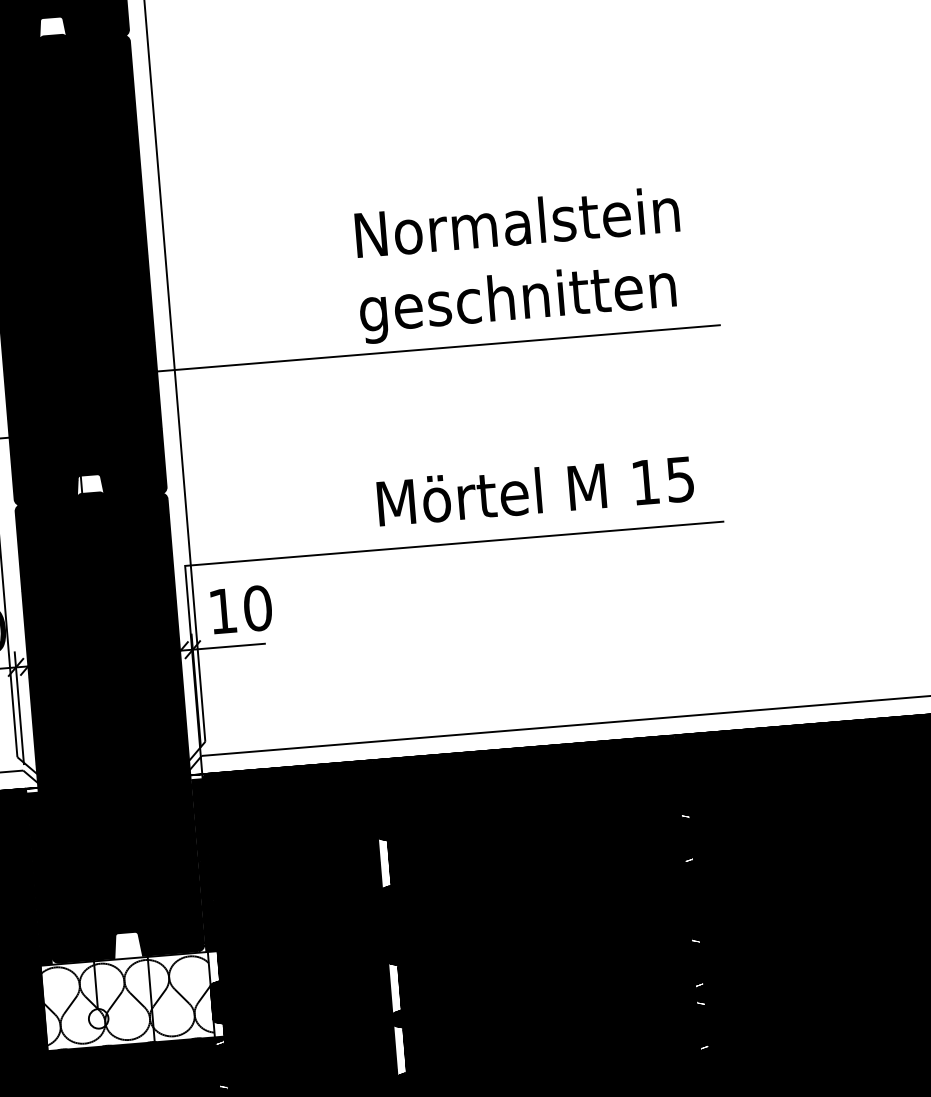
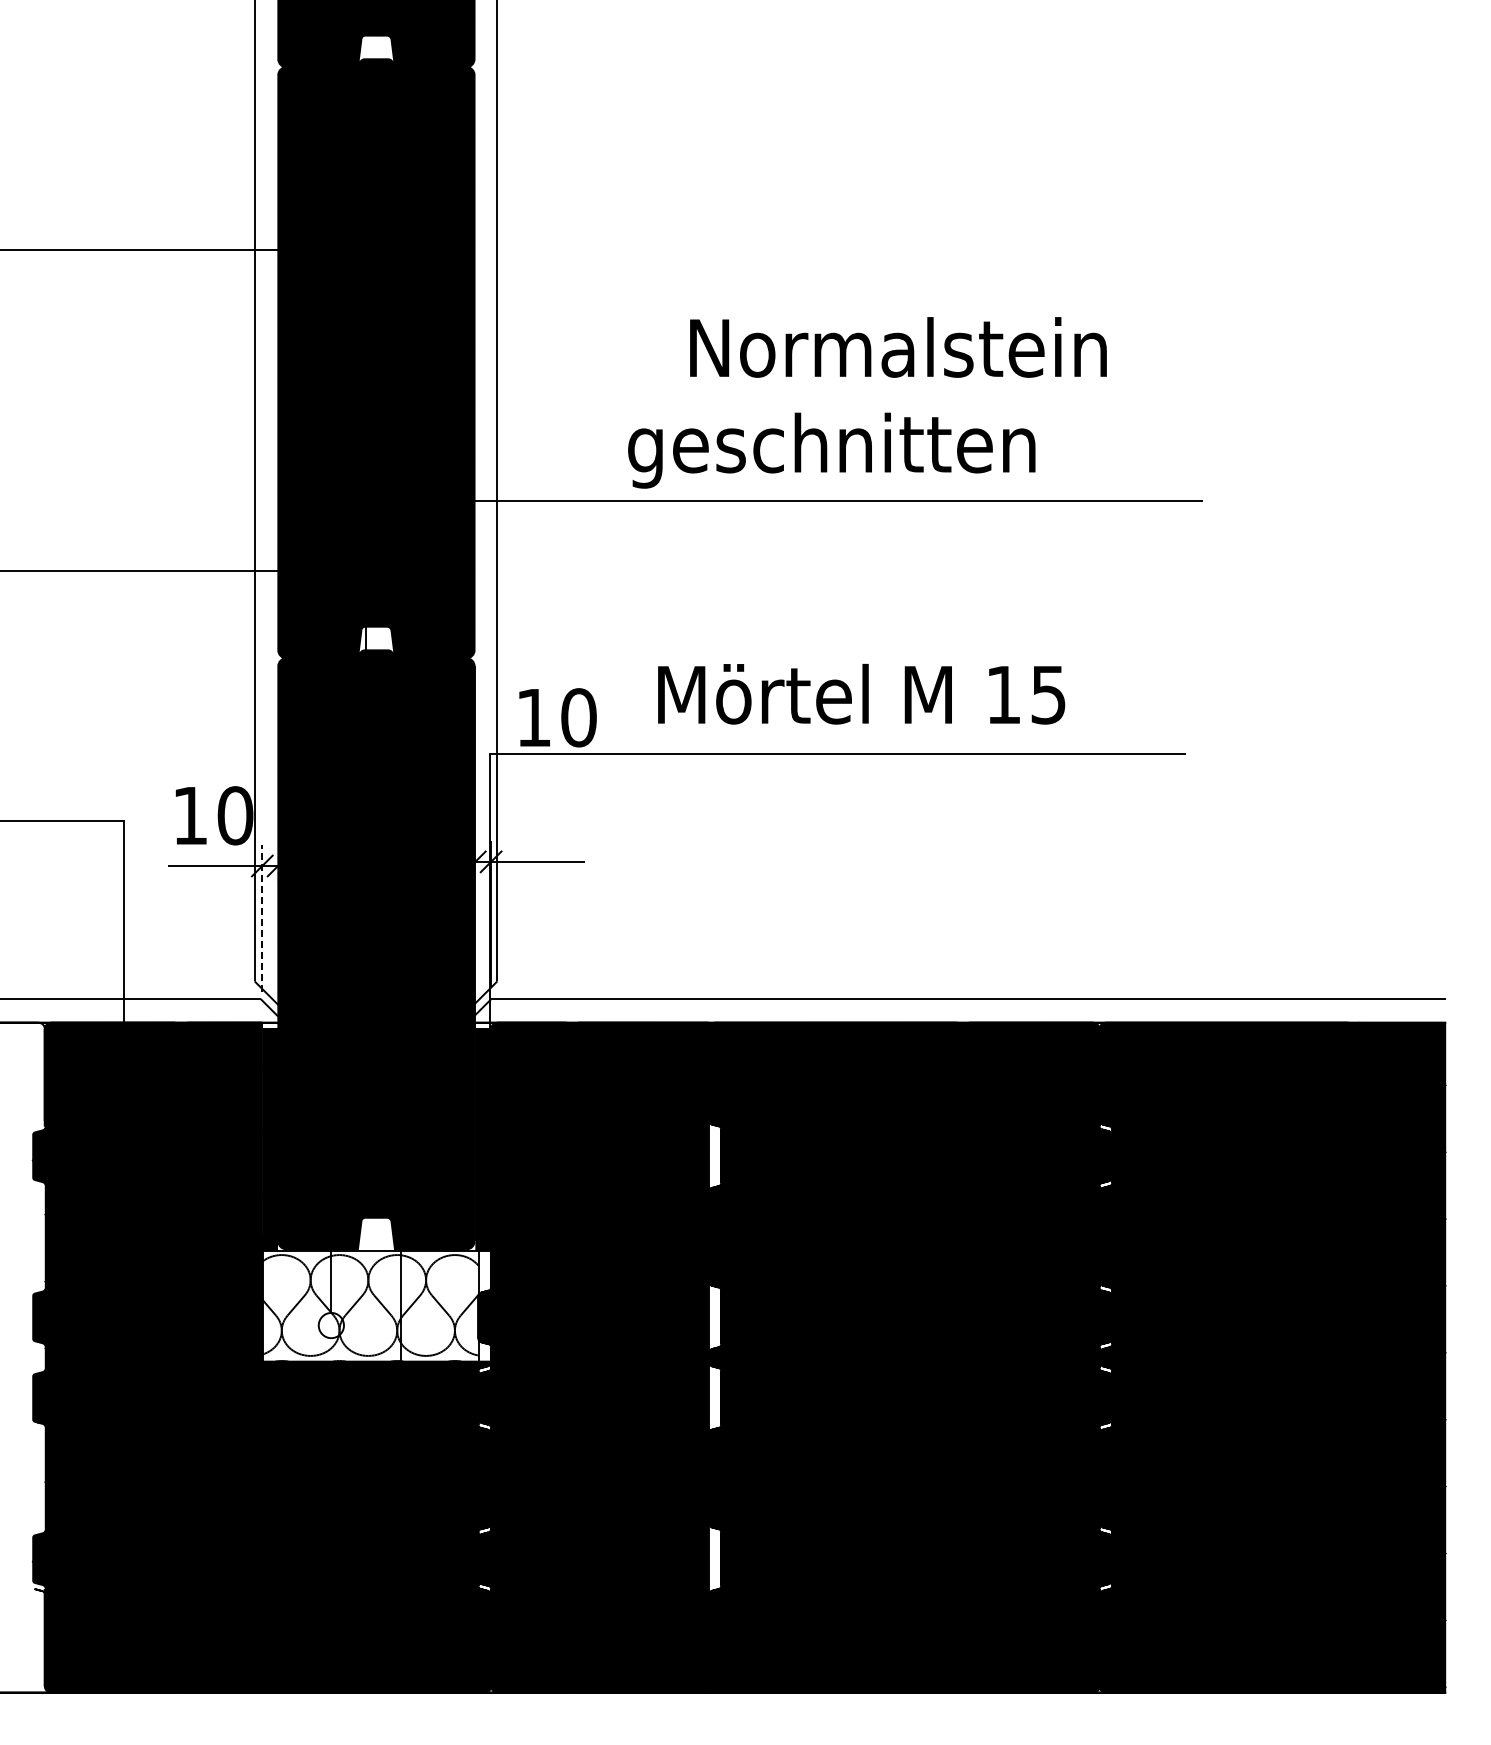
text: (517, 222) -> (898, 347), moved
text: (517, 302) -> (831, 450), moved
text: (535, 491) -> (861, 694), moved
text: (241, 609) -> (557, 717), moved
line: (19, 708) -> (262, 918), solid -> dashed

